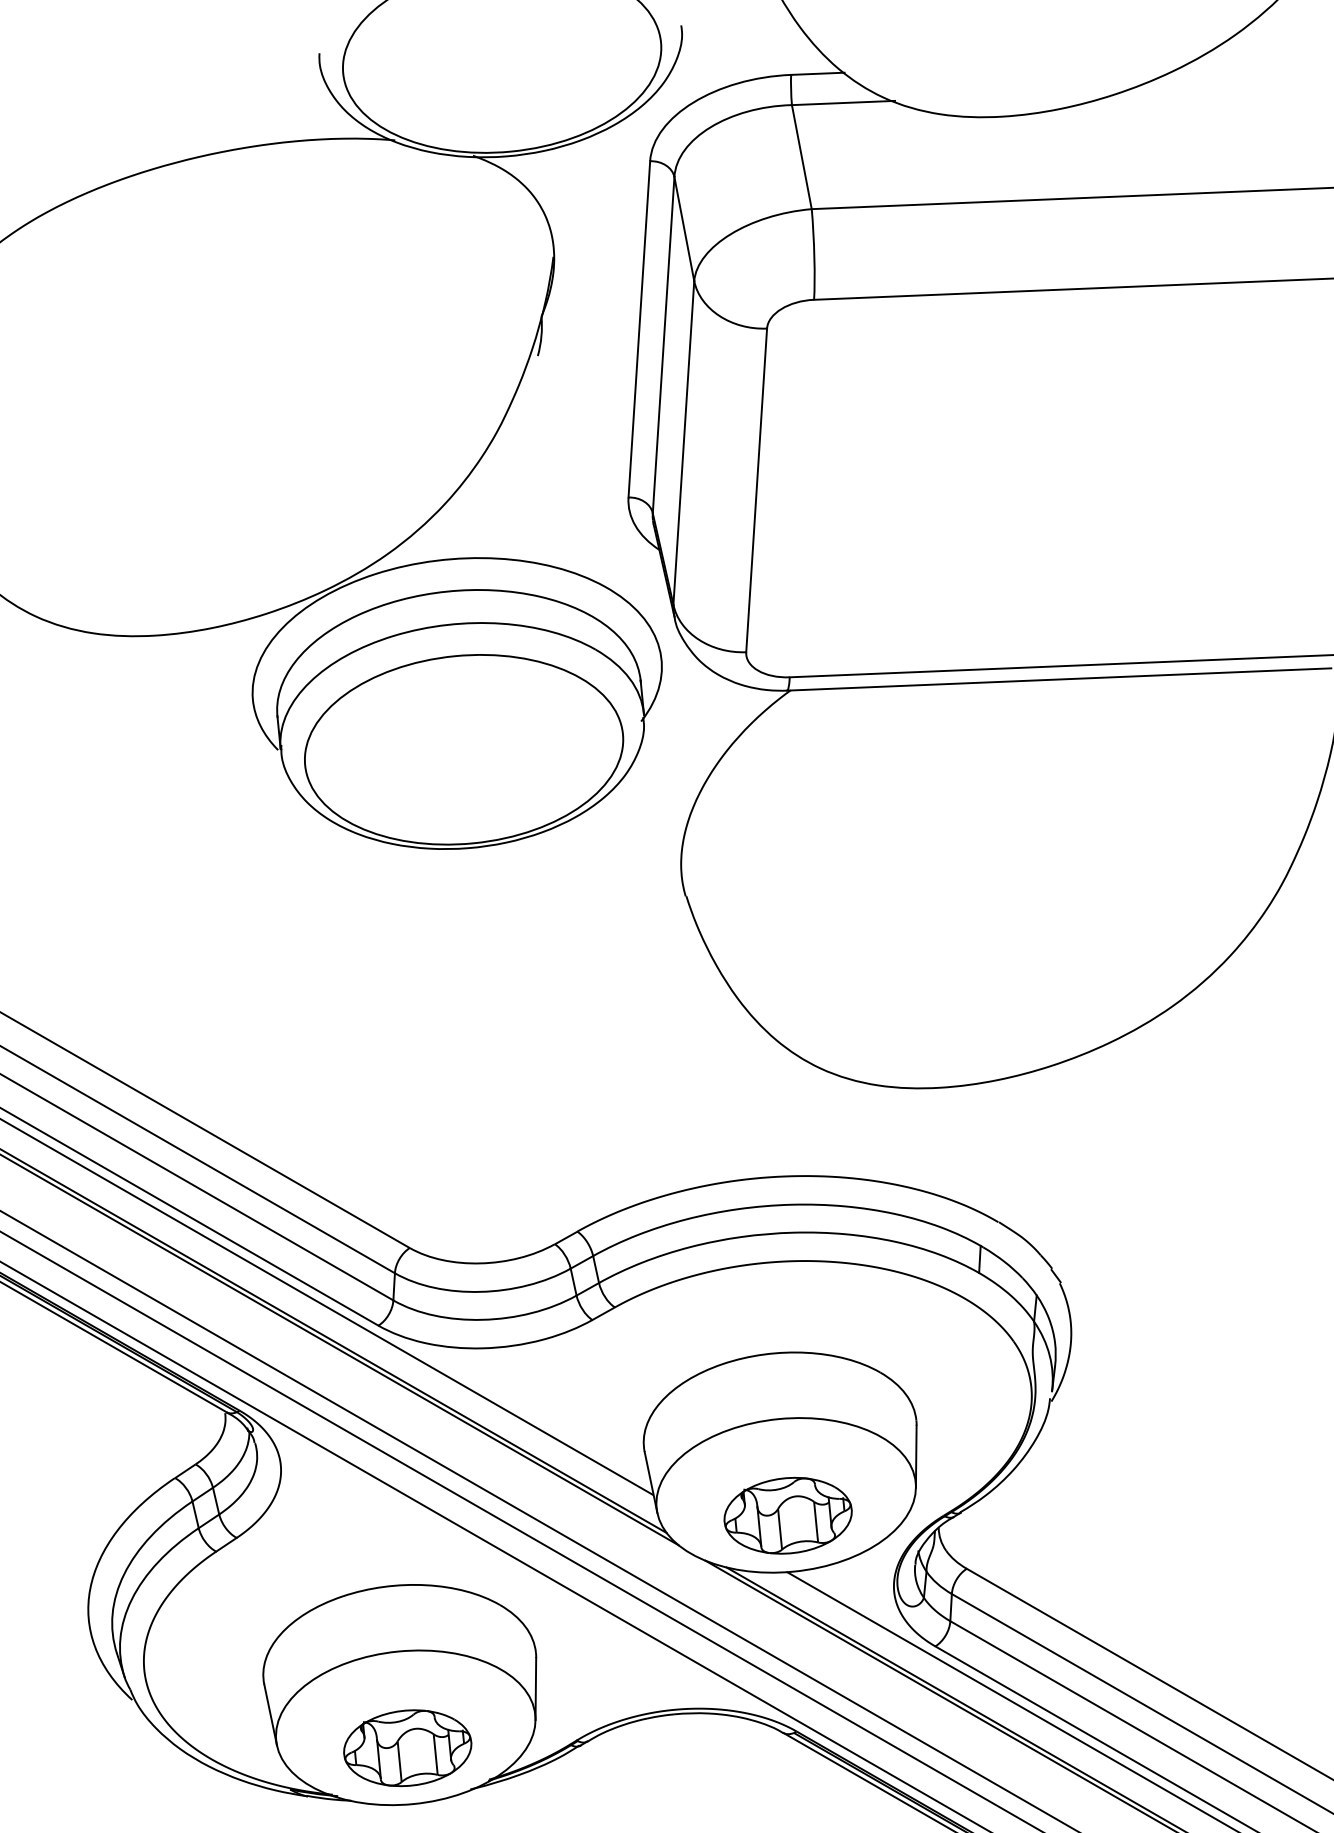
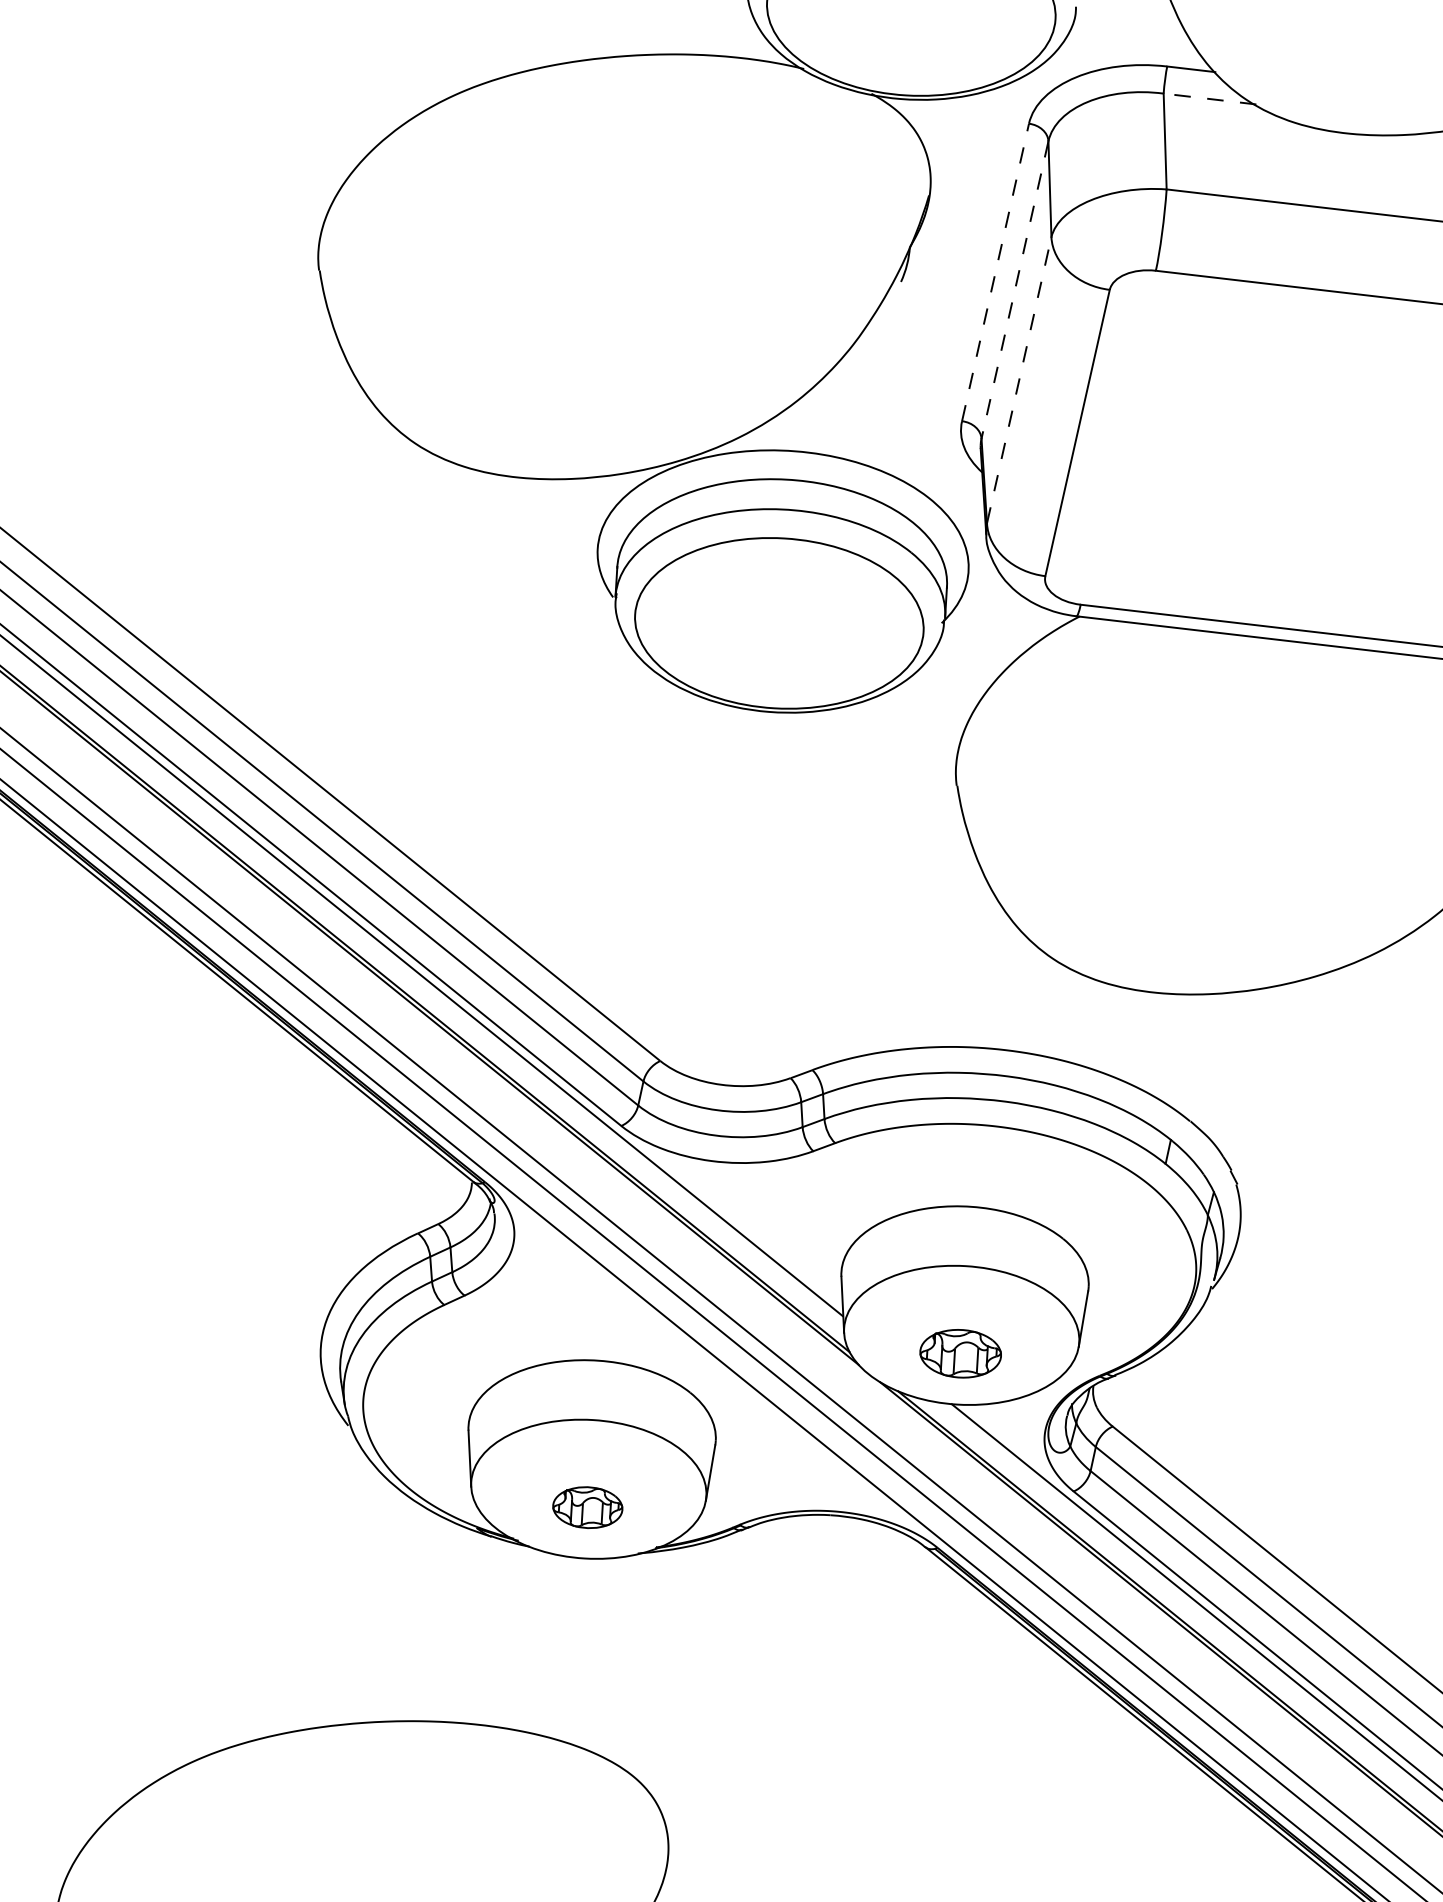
line: (844, 103) -> (1210, 99), solid -> dashed
line: (639, 329) -> (995, 272), solid -> dashed
line: (663, 345) -> (1014, 290), solid -> dashed
line: (684, 443) -> (1019, 380), solid -> dashed
part: (787, 1515) -> (960, 1353), size x0.7
part: (407, 1747) -> (587, 1507), size x0.6

